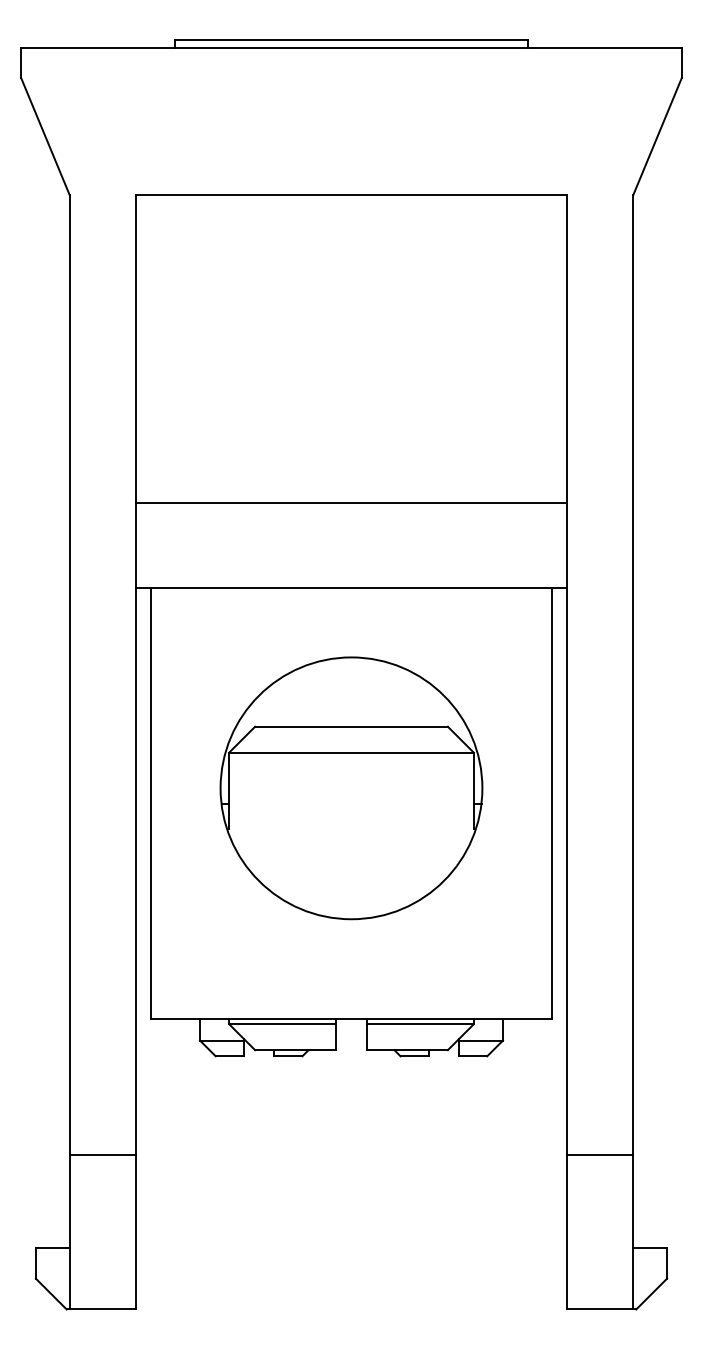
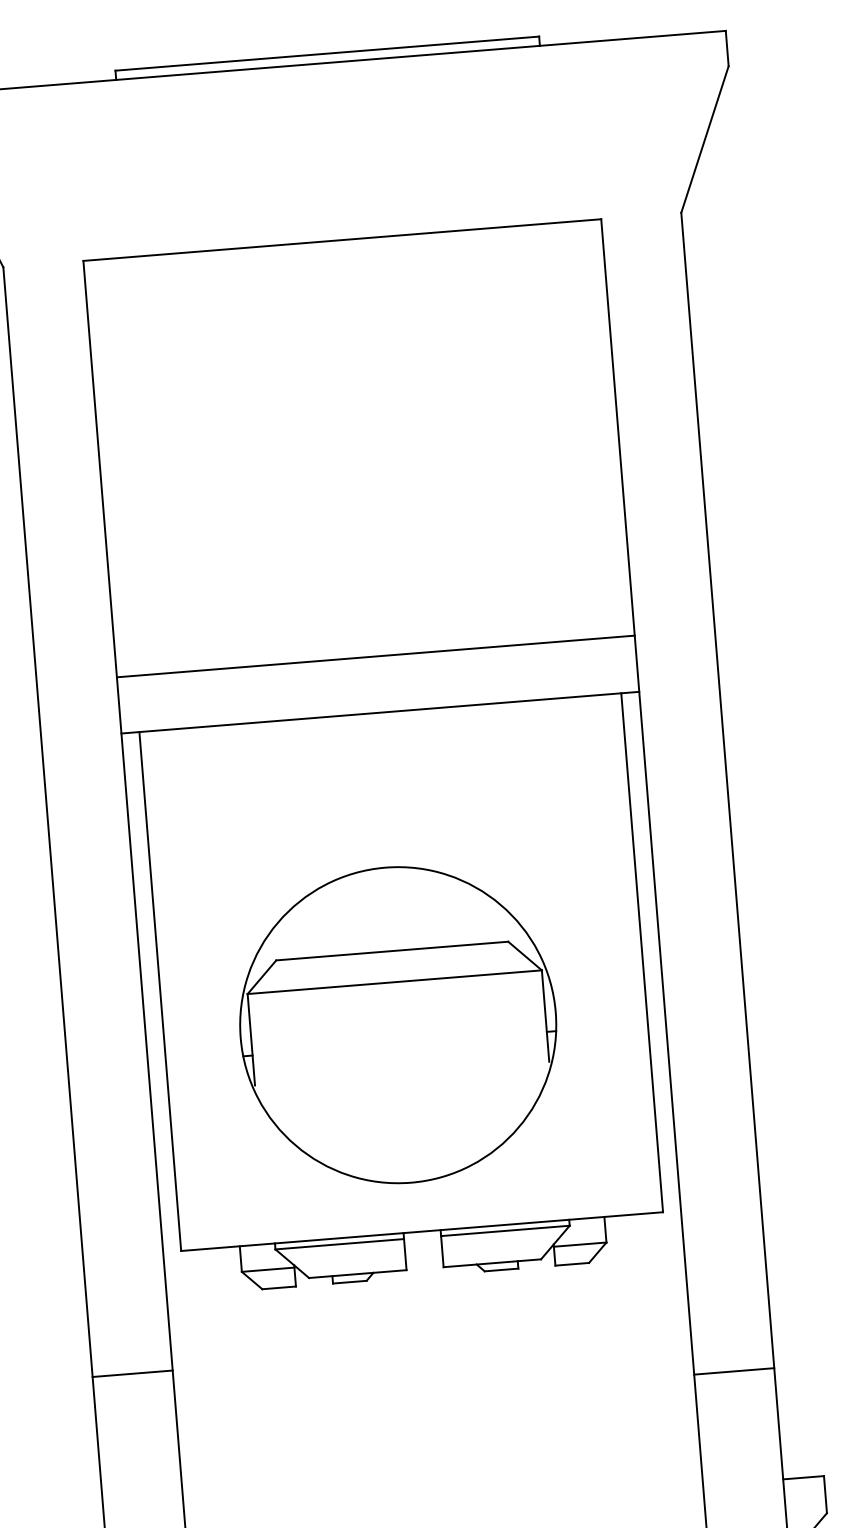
line: (351, 503) -> (375, 656), moved
part: (351, 788) -> (398, 1025), moved
line: (102, 1155) -> (131, 1373), moved

